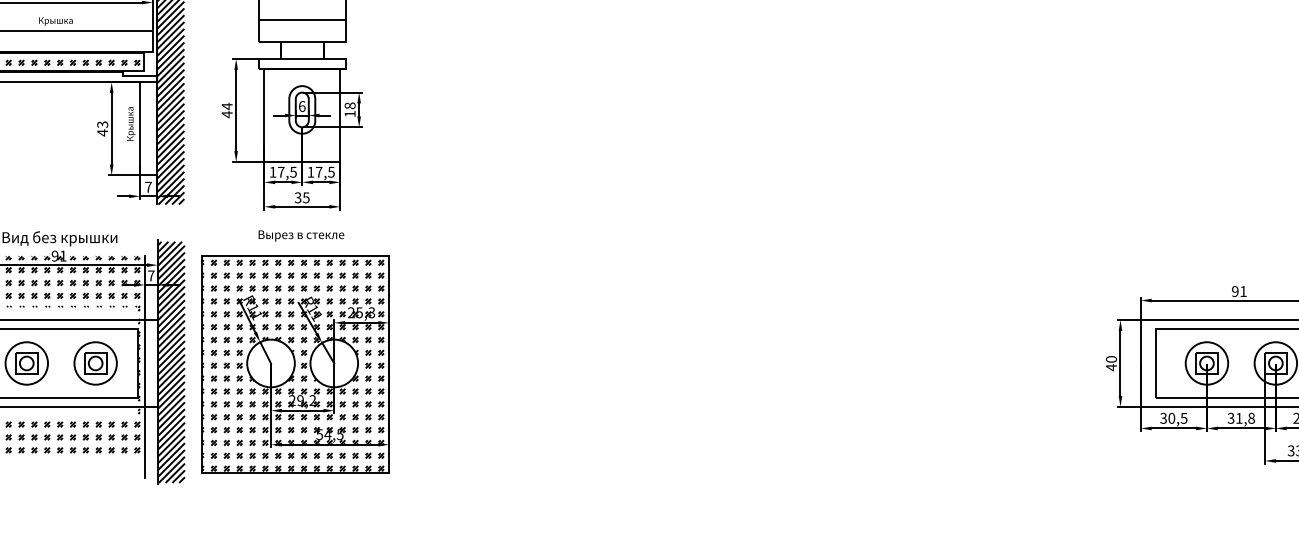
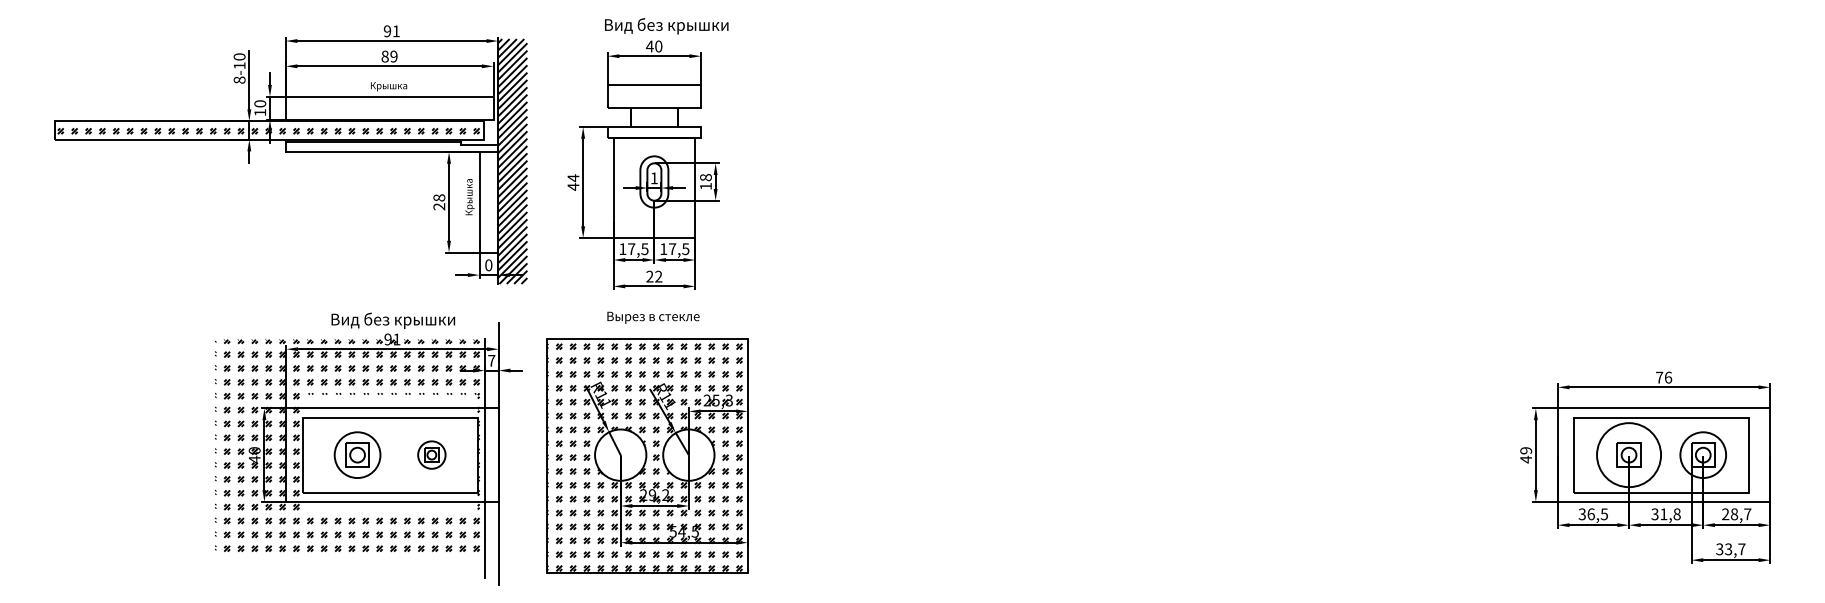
text: (302, 106) -> (654, 178), 6 -> 1
text: (102, 128) -> (439, 202), 43 -> 28
text: (148, 187) -> (488, 265), 7 -> 0
text: (302, 197) -> (654, 276), 35 -> 22
text: (1239, 291) -> (1664, 377), 91 -> 76
text: (1111, 359) -> (1526, 450), 40 -> 49
hatch: (170, 361) -> (512, 453), removed
part: (95, 362) -> (431, 454), size x0.6
circle: (1206, 363) -> (1628, 455), size x1.4
text: (1171, 418) -> (1590, 514), 30,5 -> 36,5

